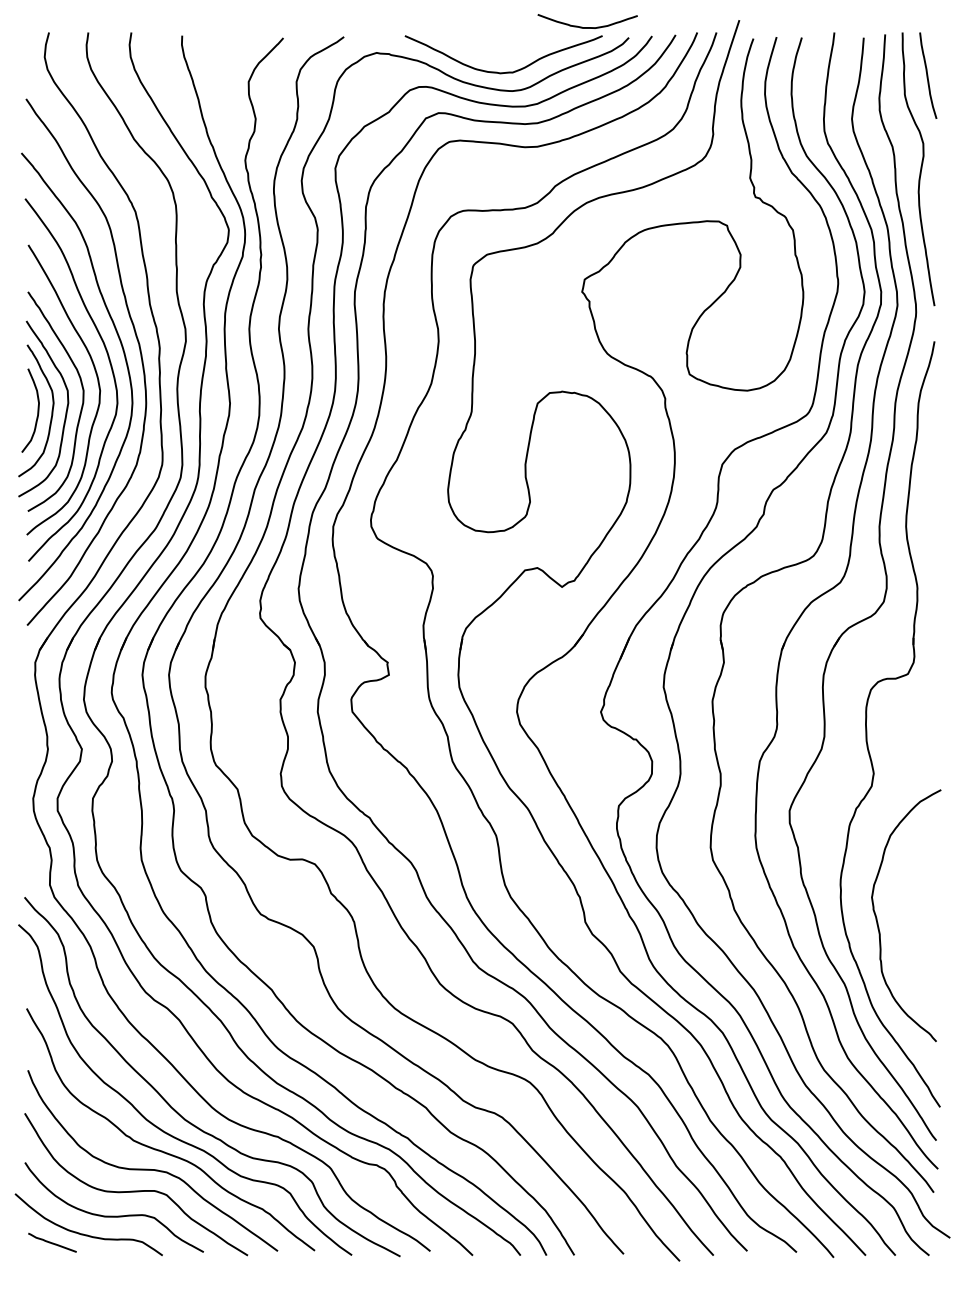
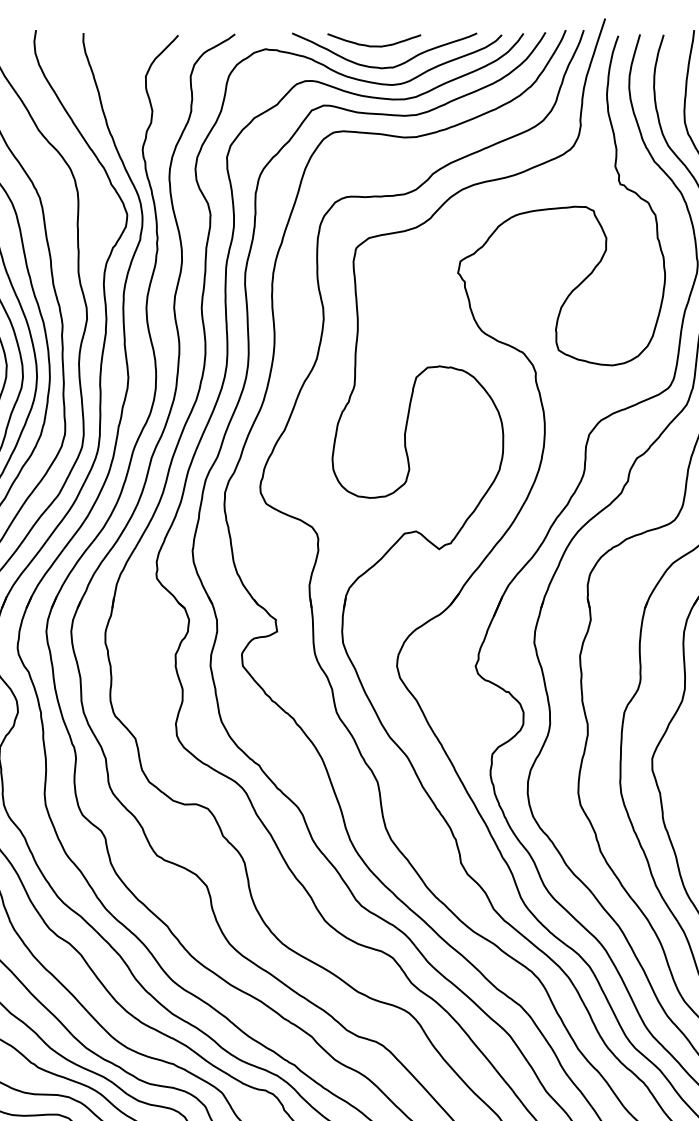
curve: (587, 27) -> (374, 46), moved

